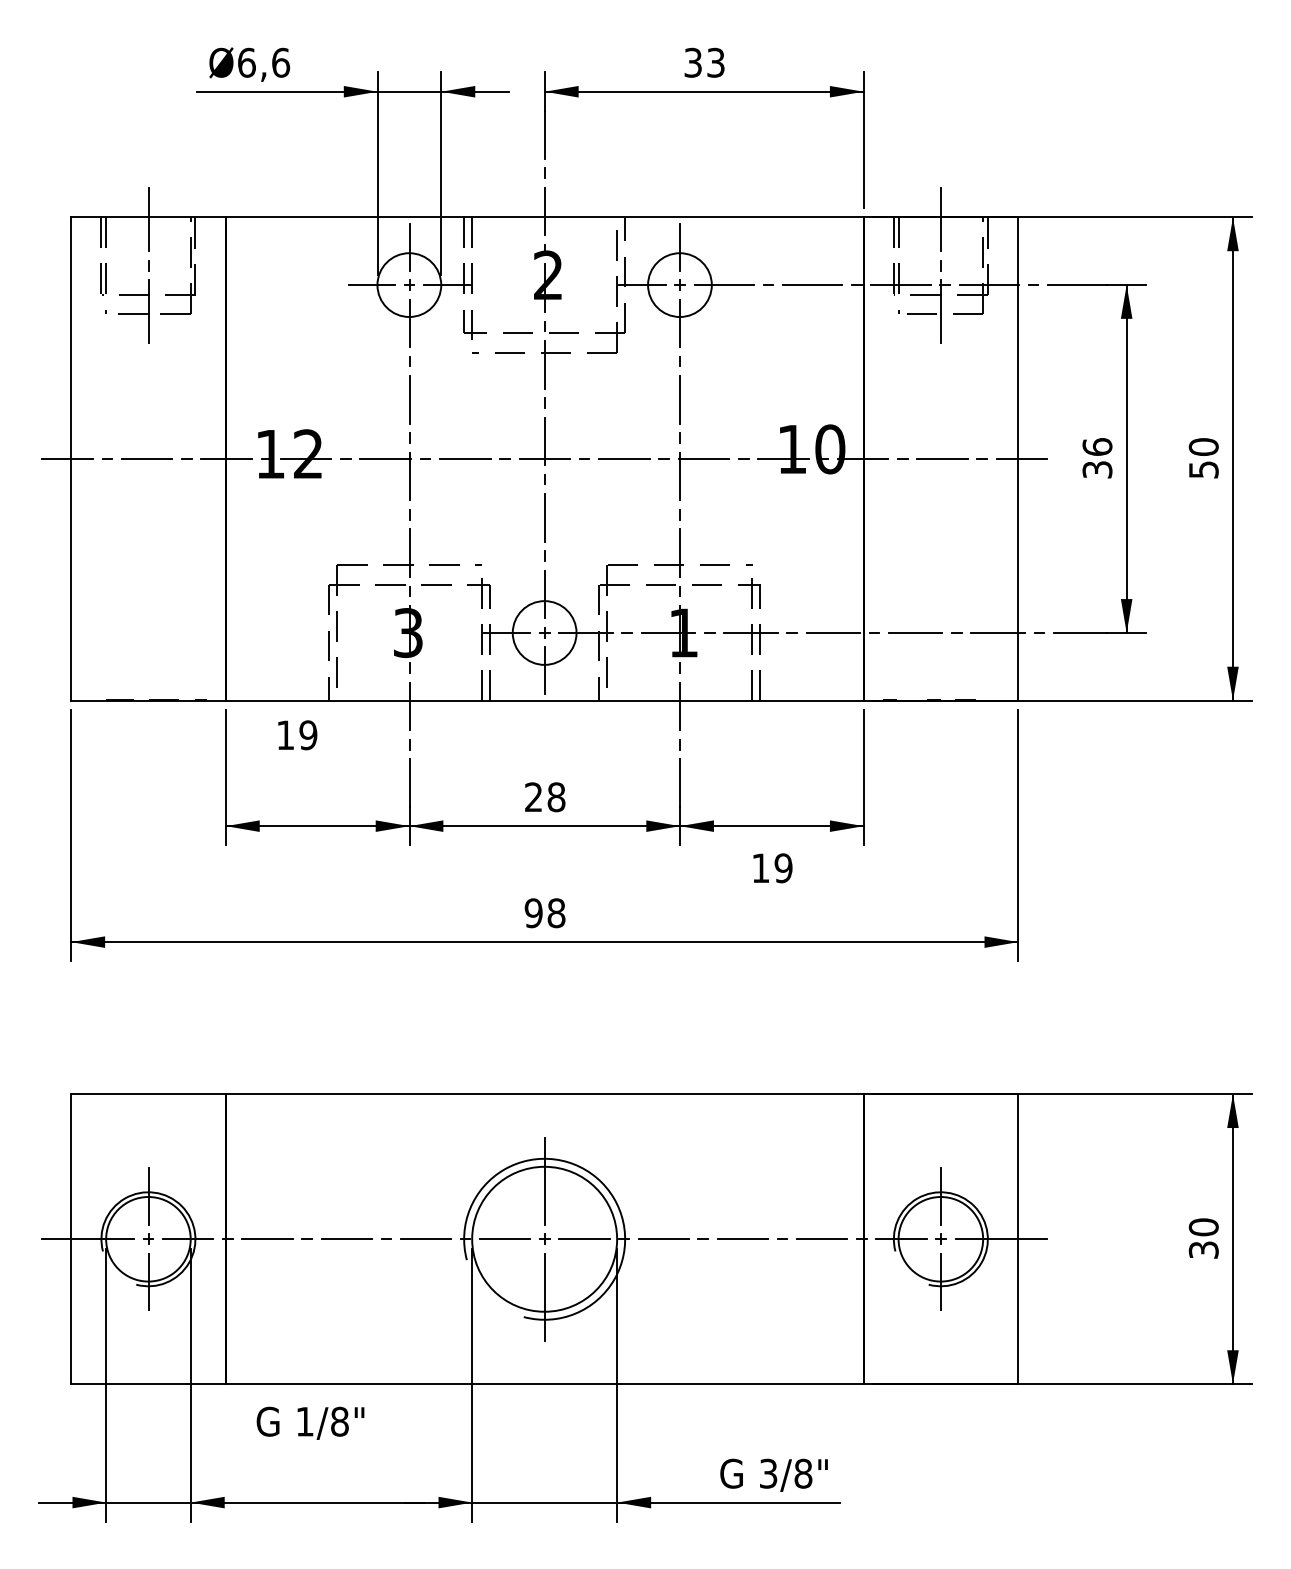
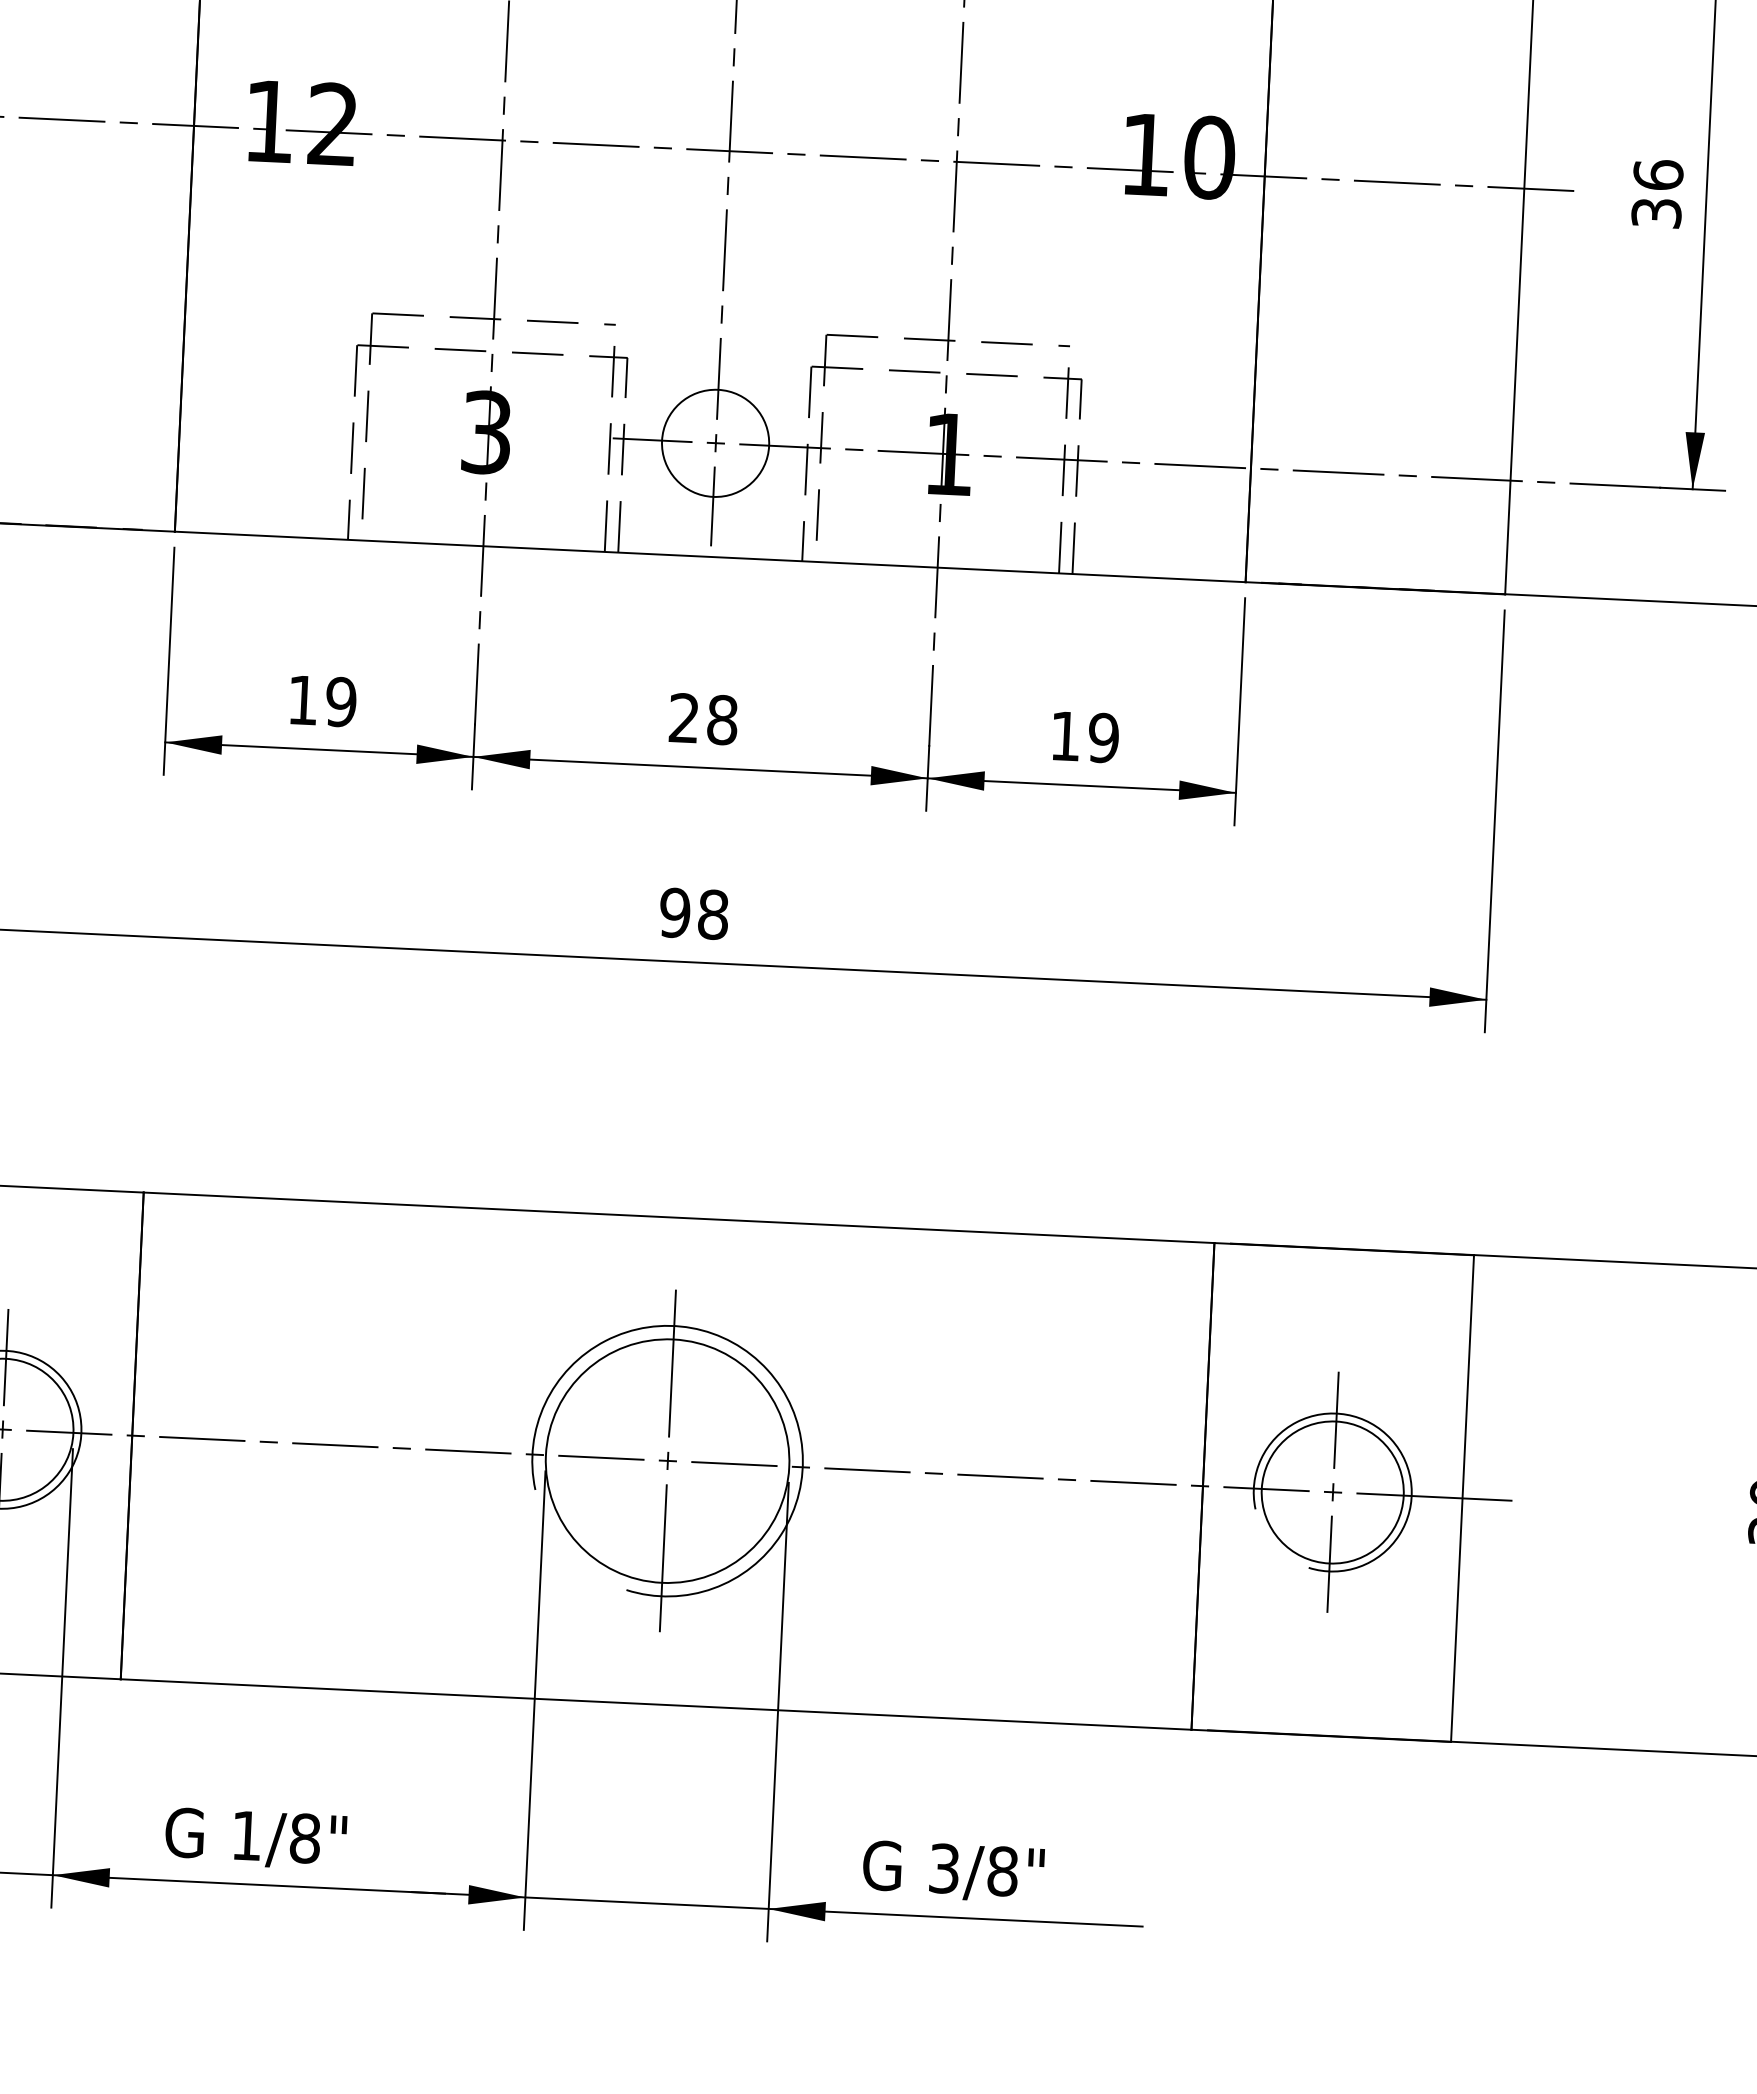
text: (297, 735) -> (322, 701), moved
text: (772, 868) -> (1085, 737), moved
text: (310, 1422) -> (255, 1837), moved
text: (773, 1474) -> (952, 1870), moved

